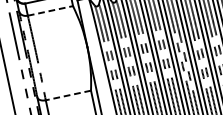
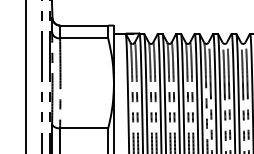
line: (50, 10) -> (84, 38), dashed -> solid
line: (67, 95) -> (83, 128), dashed -> solid

